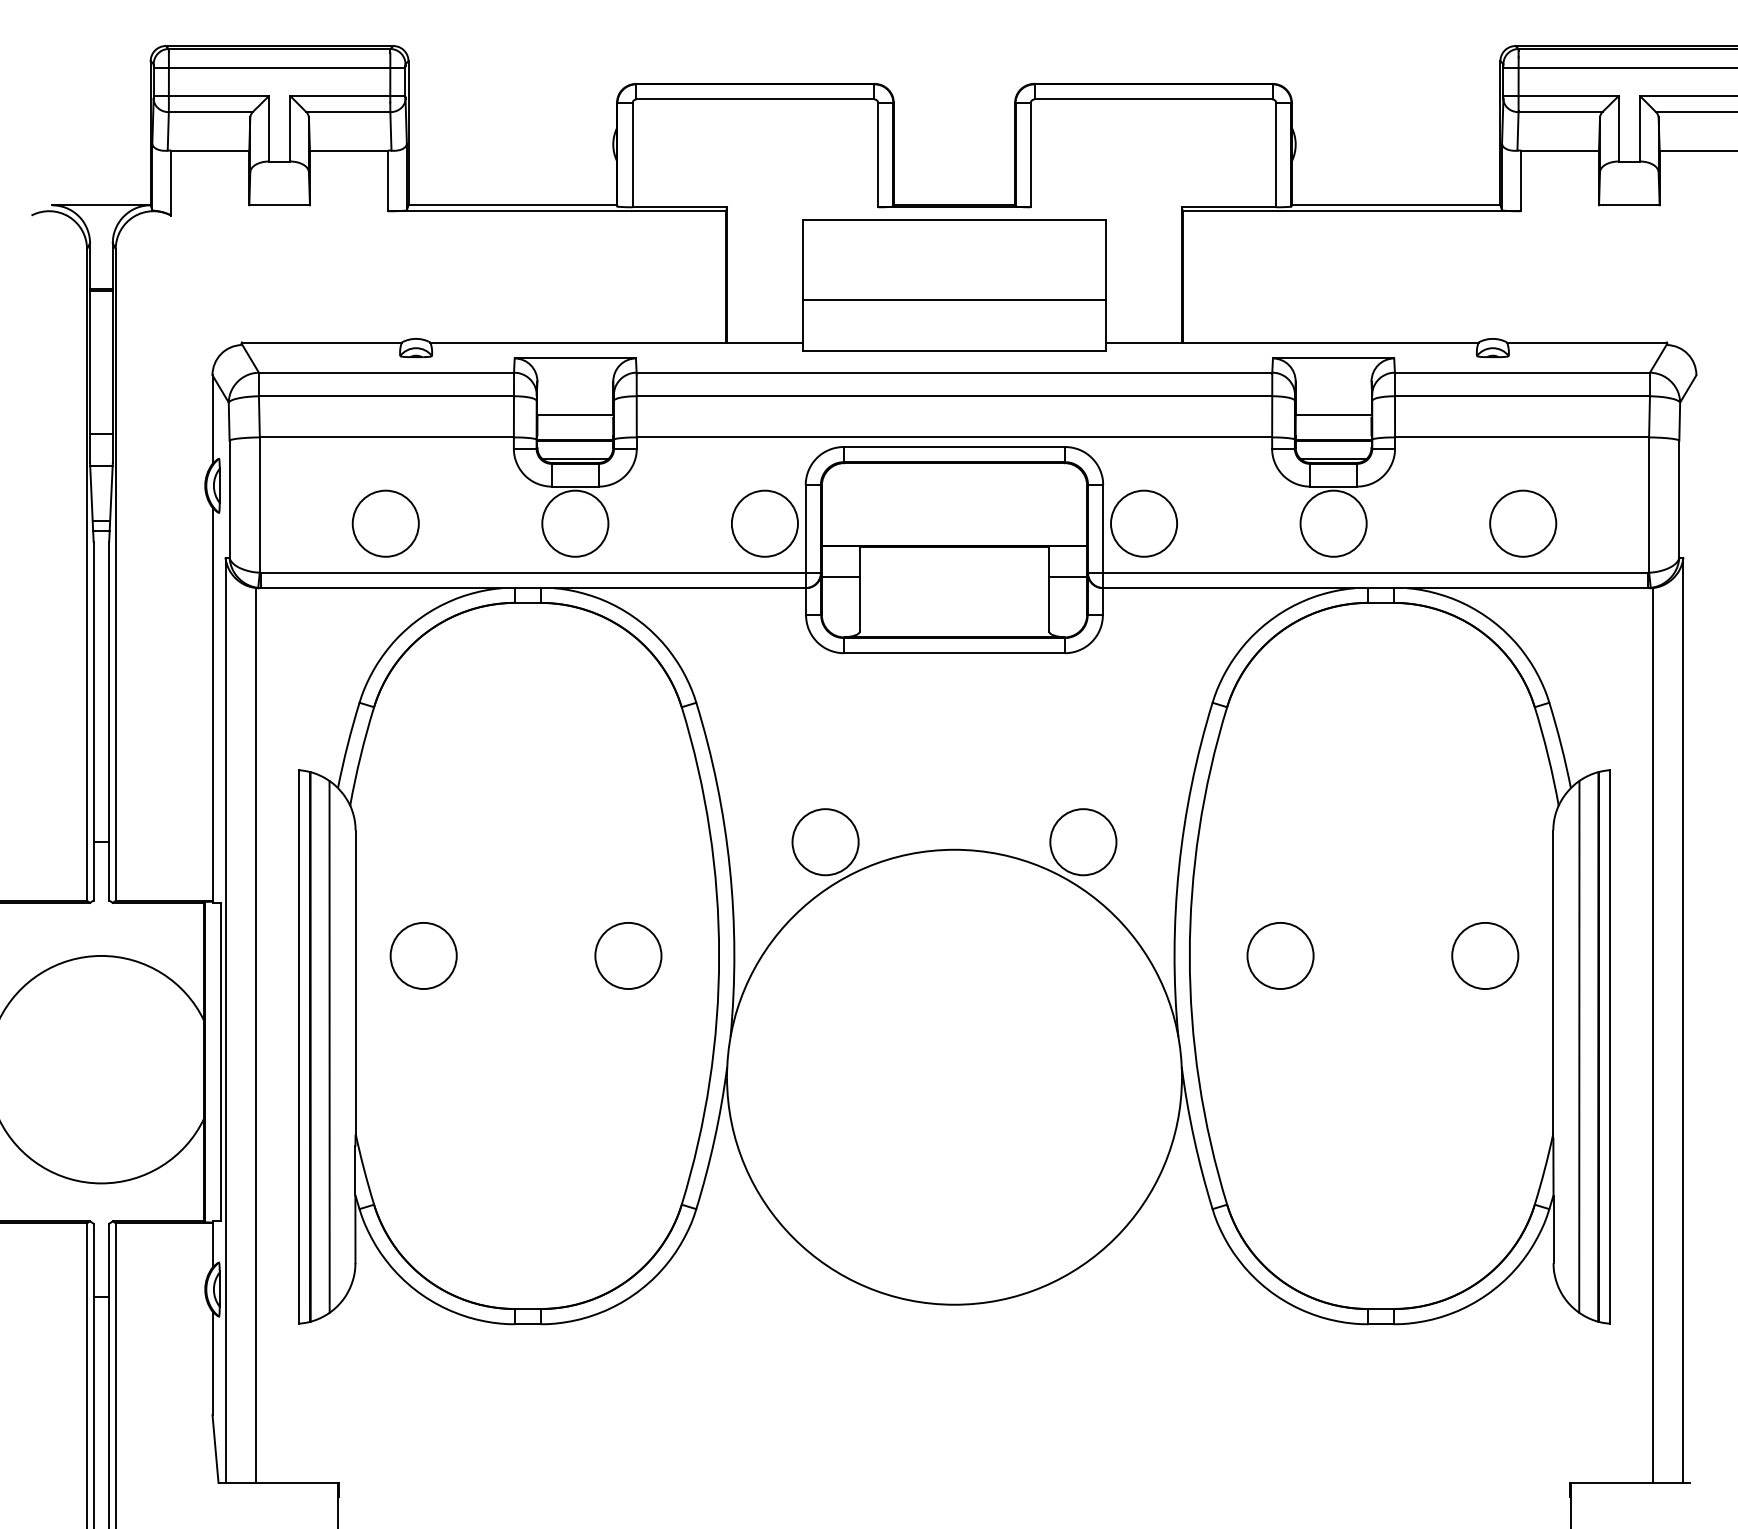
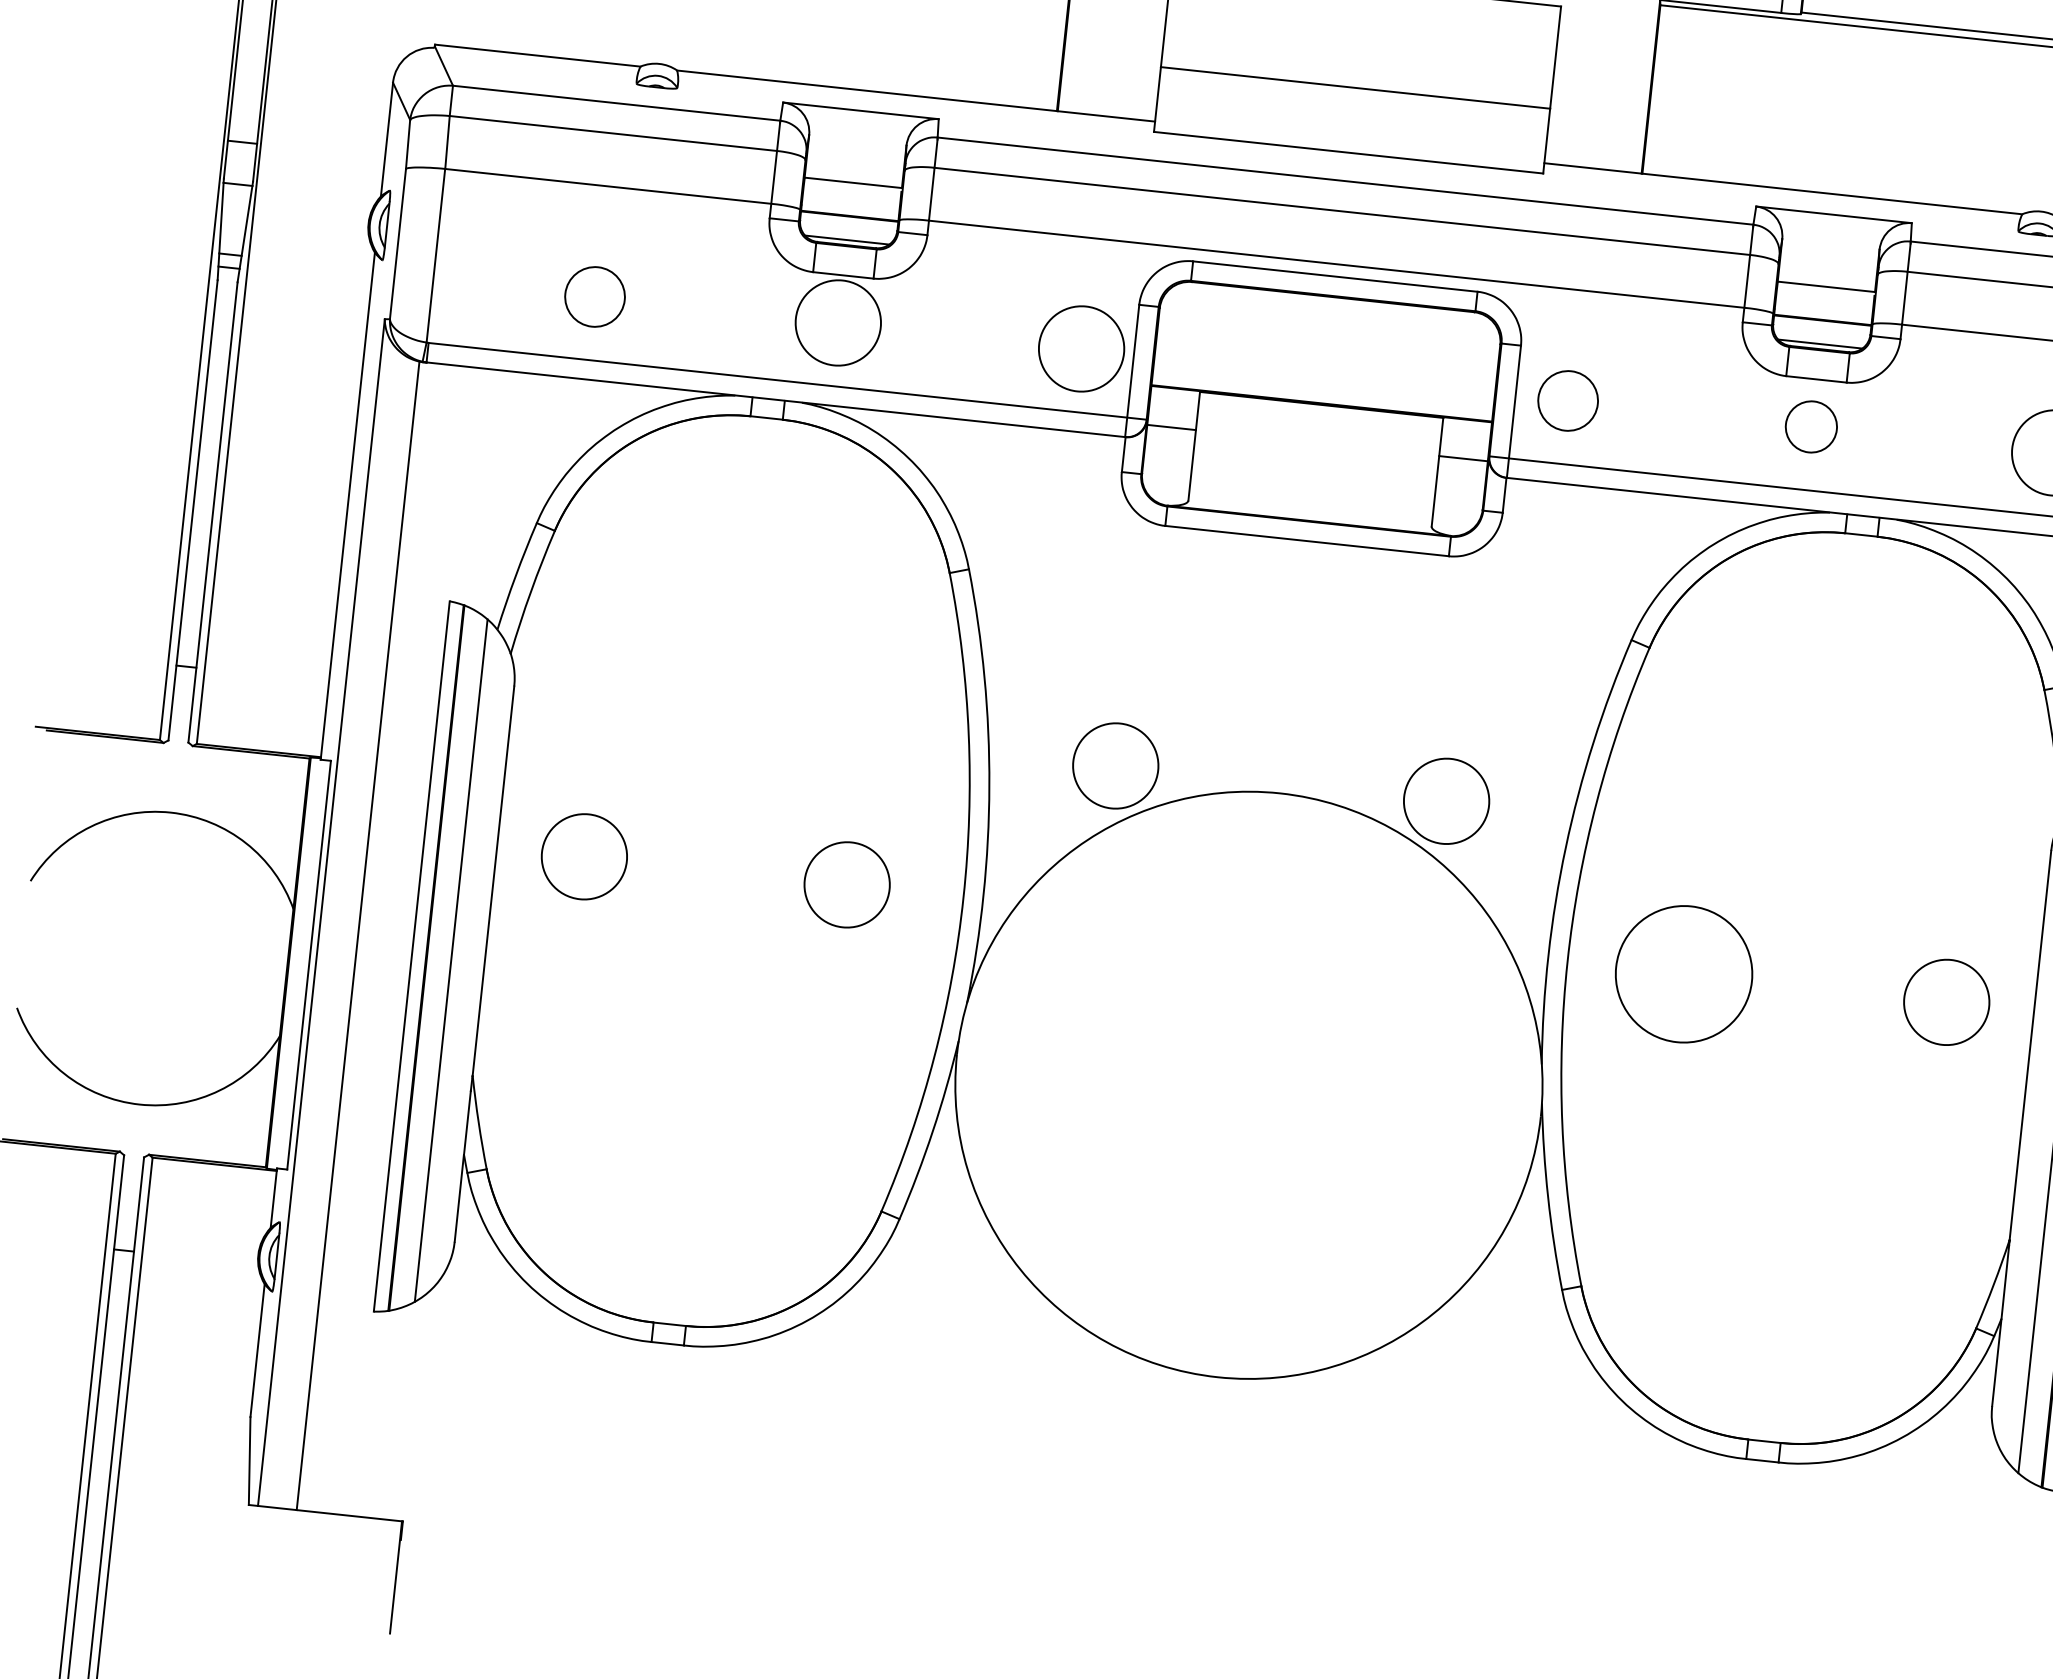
circle: (385, 523) -> (594, 296), size x0.7
circle: (1144, 523) -> (1568, 400), size x0.7
circle: (1333, 523) -> (1811, 426), size x0.6
circle: (1280, 955) -> (1684, 973), size x1.6

